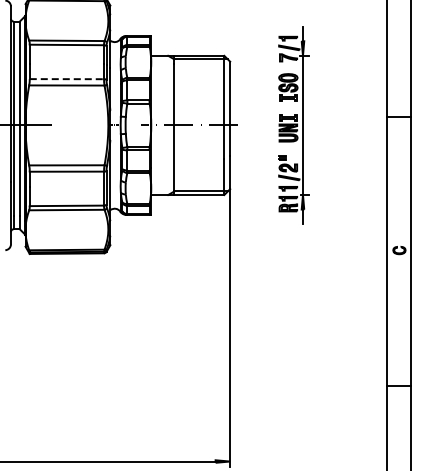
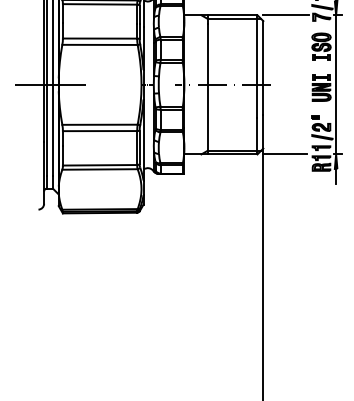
line: (252, 55) -> (285, 14), added
line: (67, 79) -> (100, 38), dashed -> solid
line: (252, 194) -> (285, 153), added

